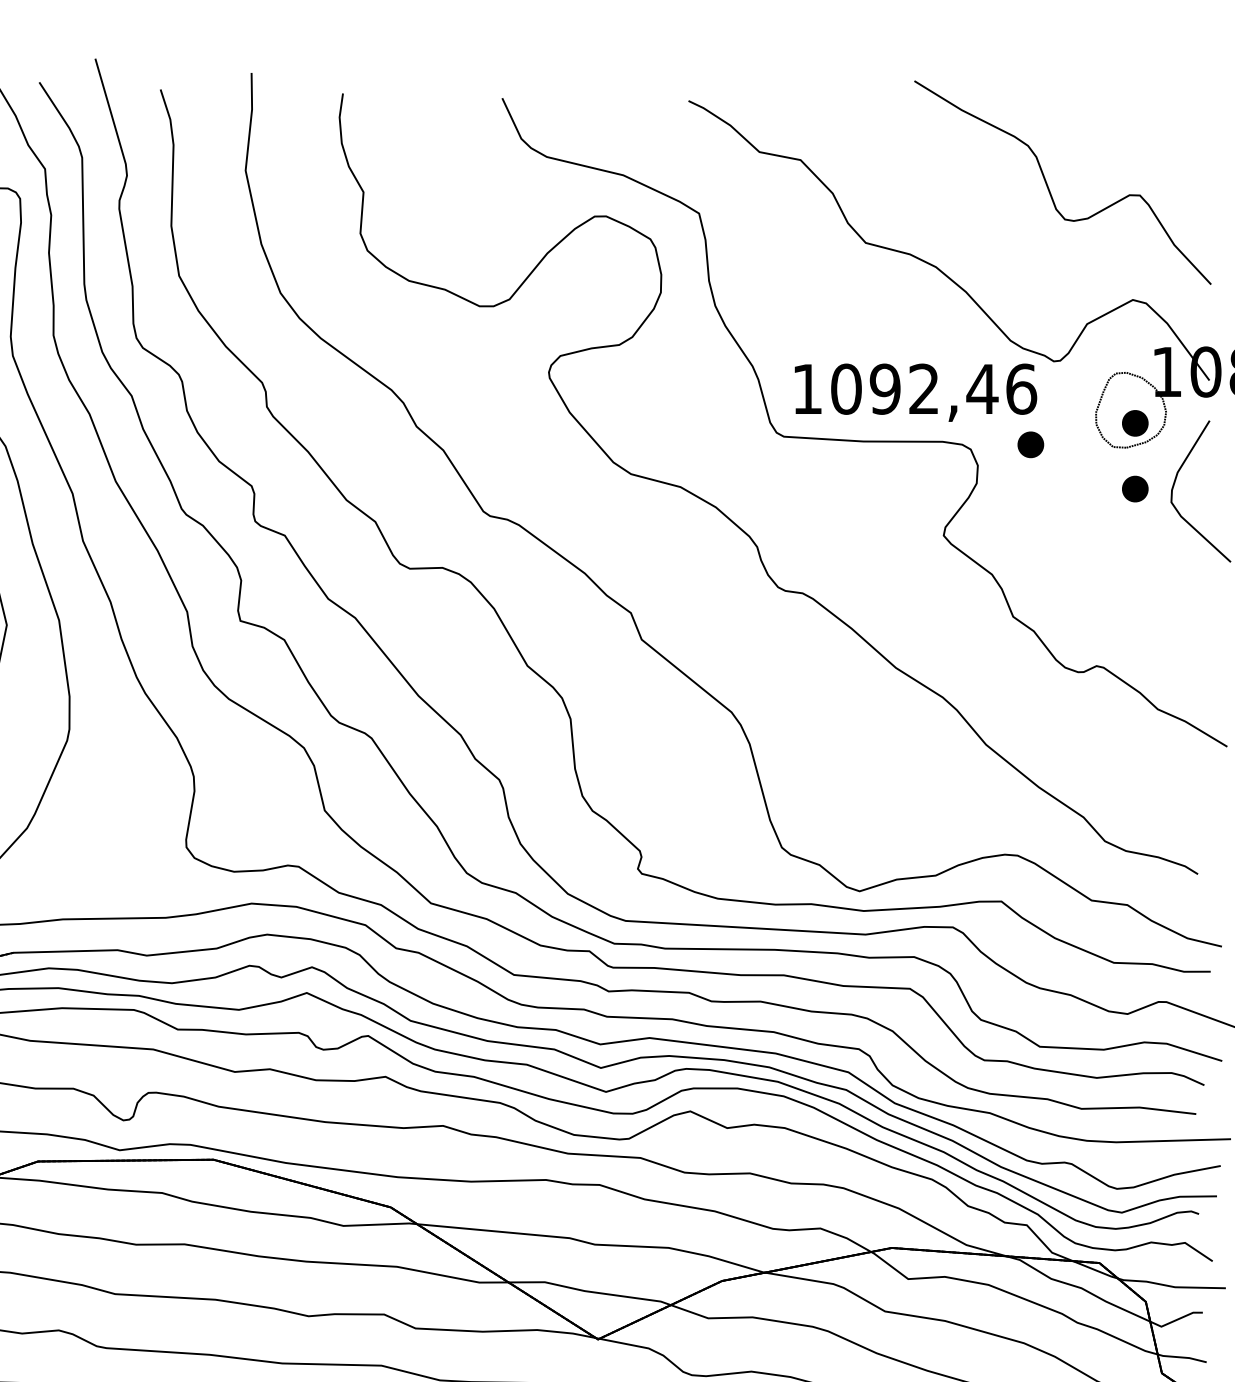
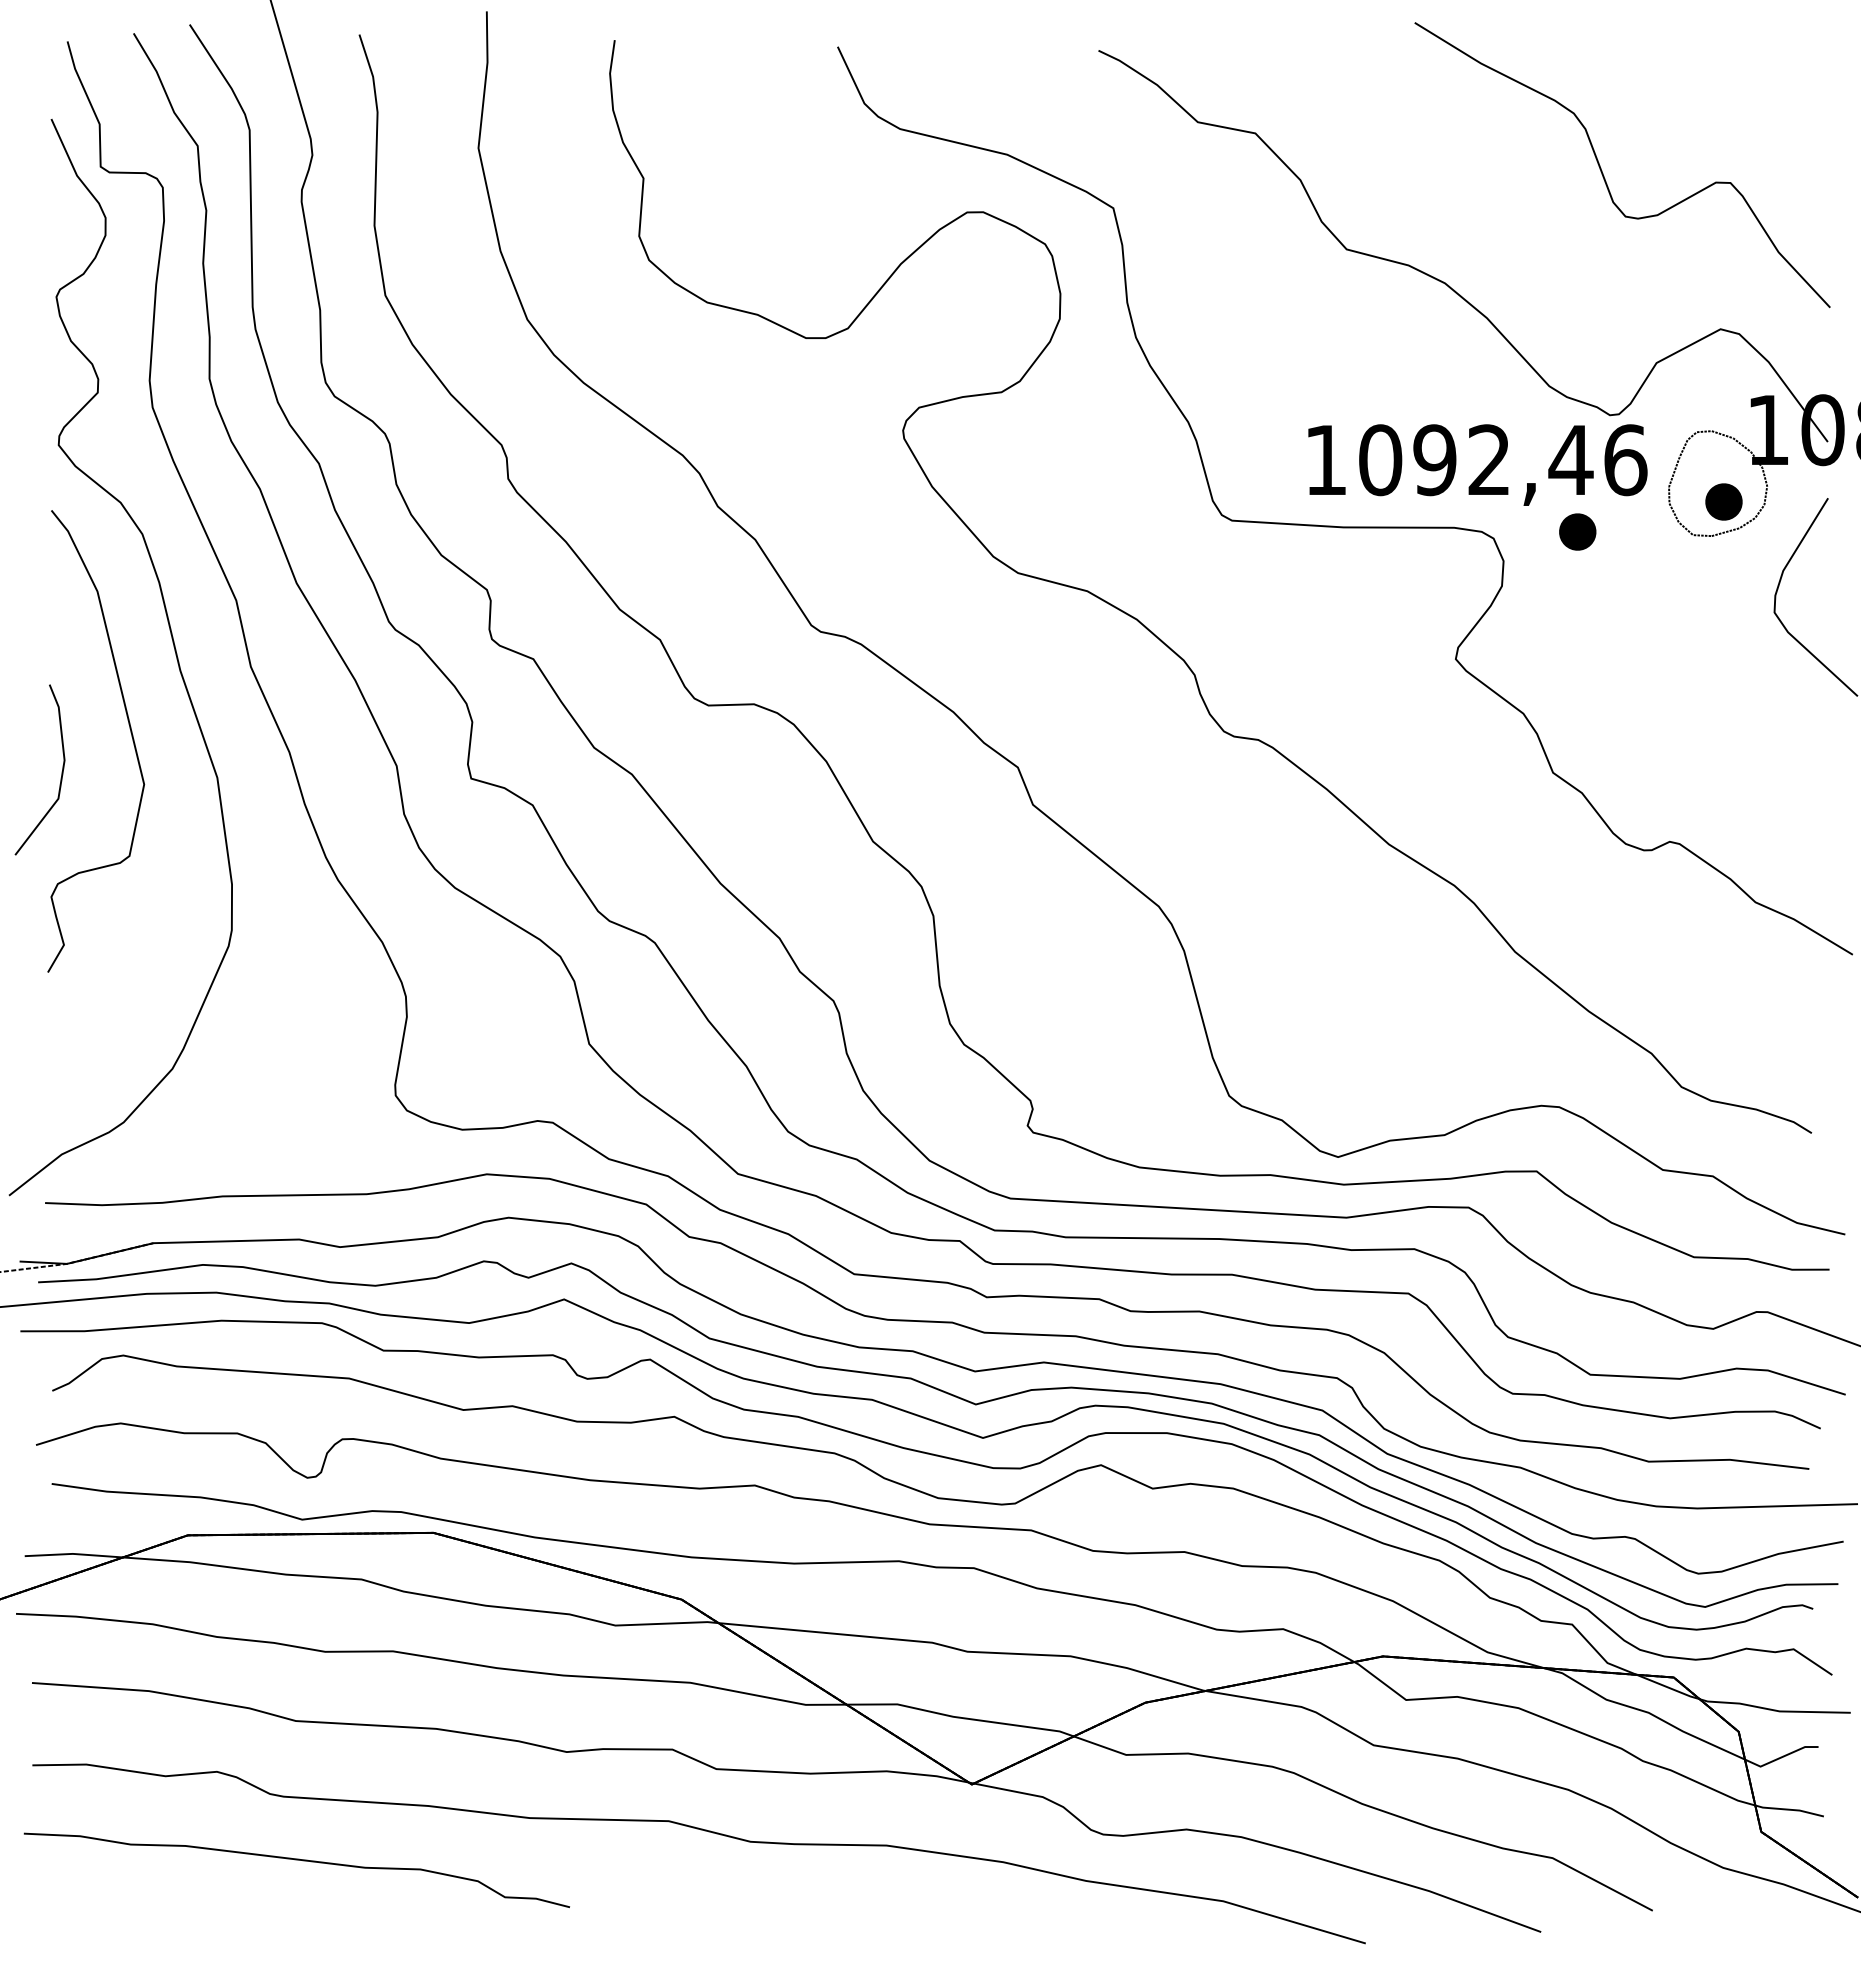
text: (915, 392) -> (1477, 464), moved
part: (1134, 488) -> (1723, 593), removed

